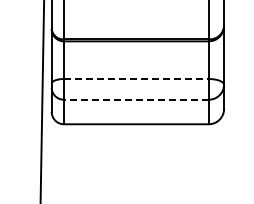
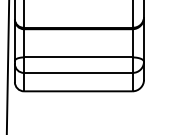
line: (136, 78) -> (78, 57), dashed -> solid
line: (135, 99) -> (77, 72), dashed -> solid

